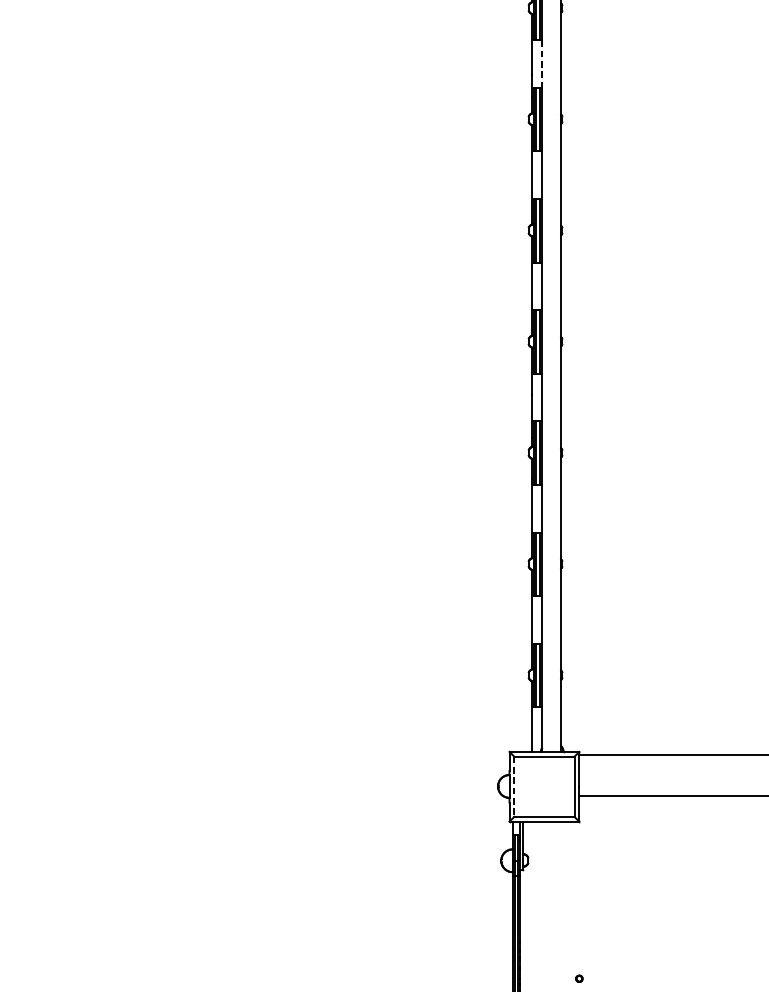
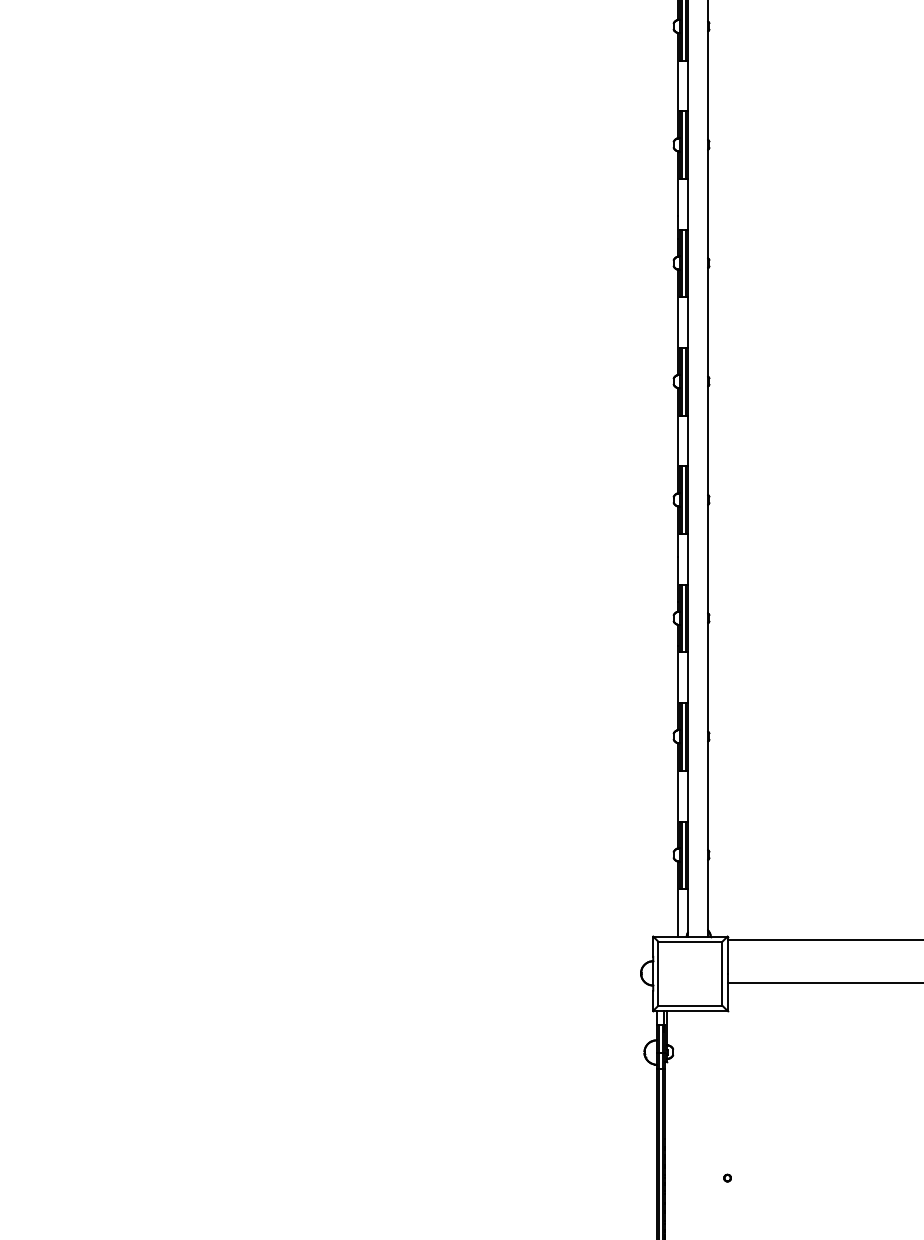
line: (541, 64) -> (687, 204), dashed -> solid
line: (514, 787) -> (658, 974), dashed -> solid

